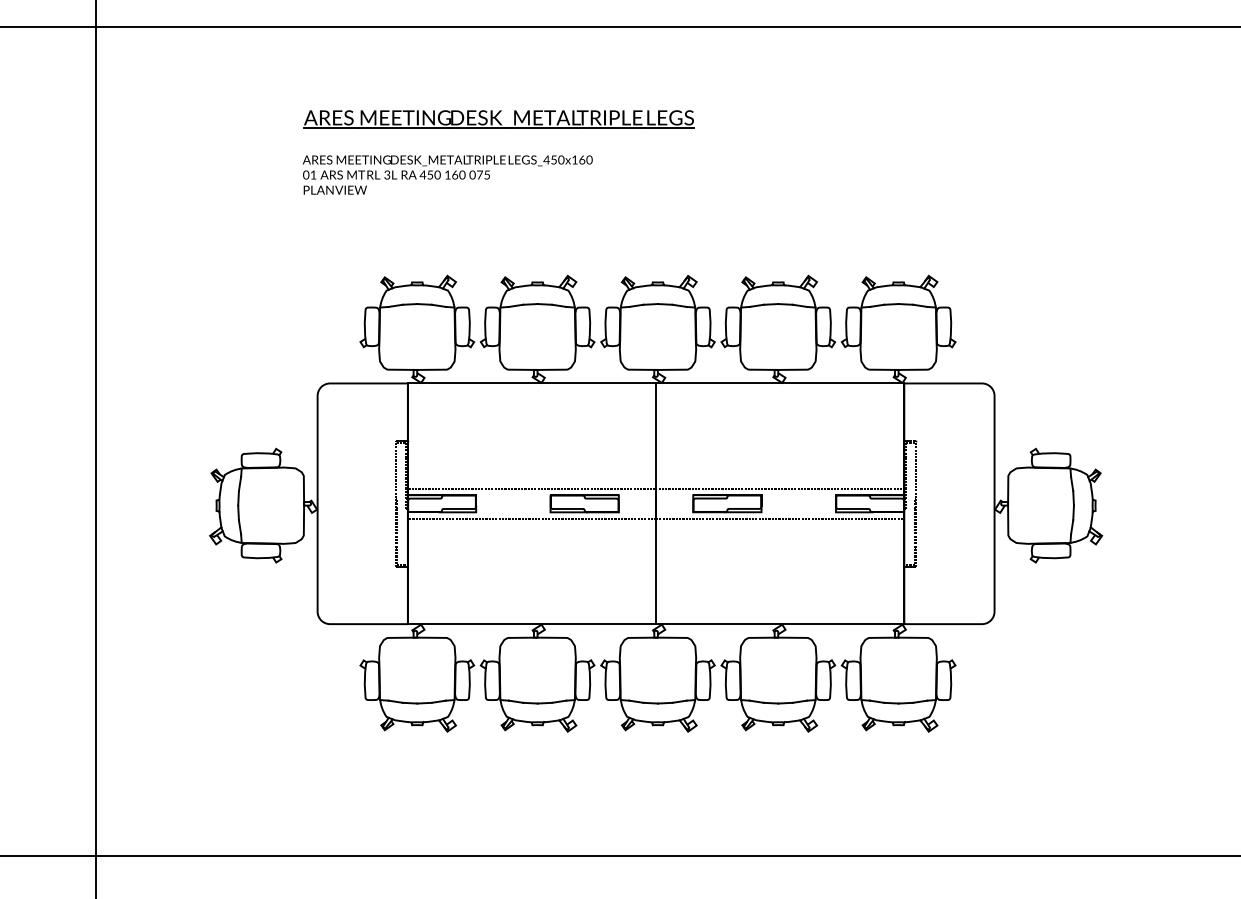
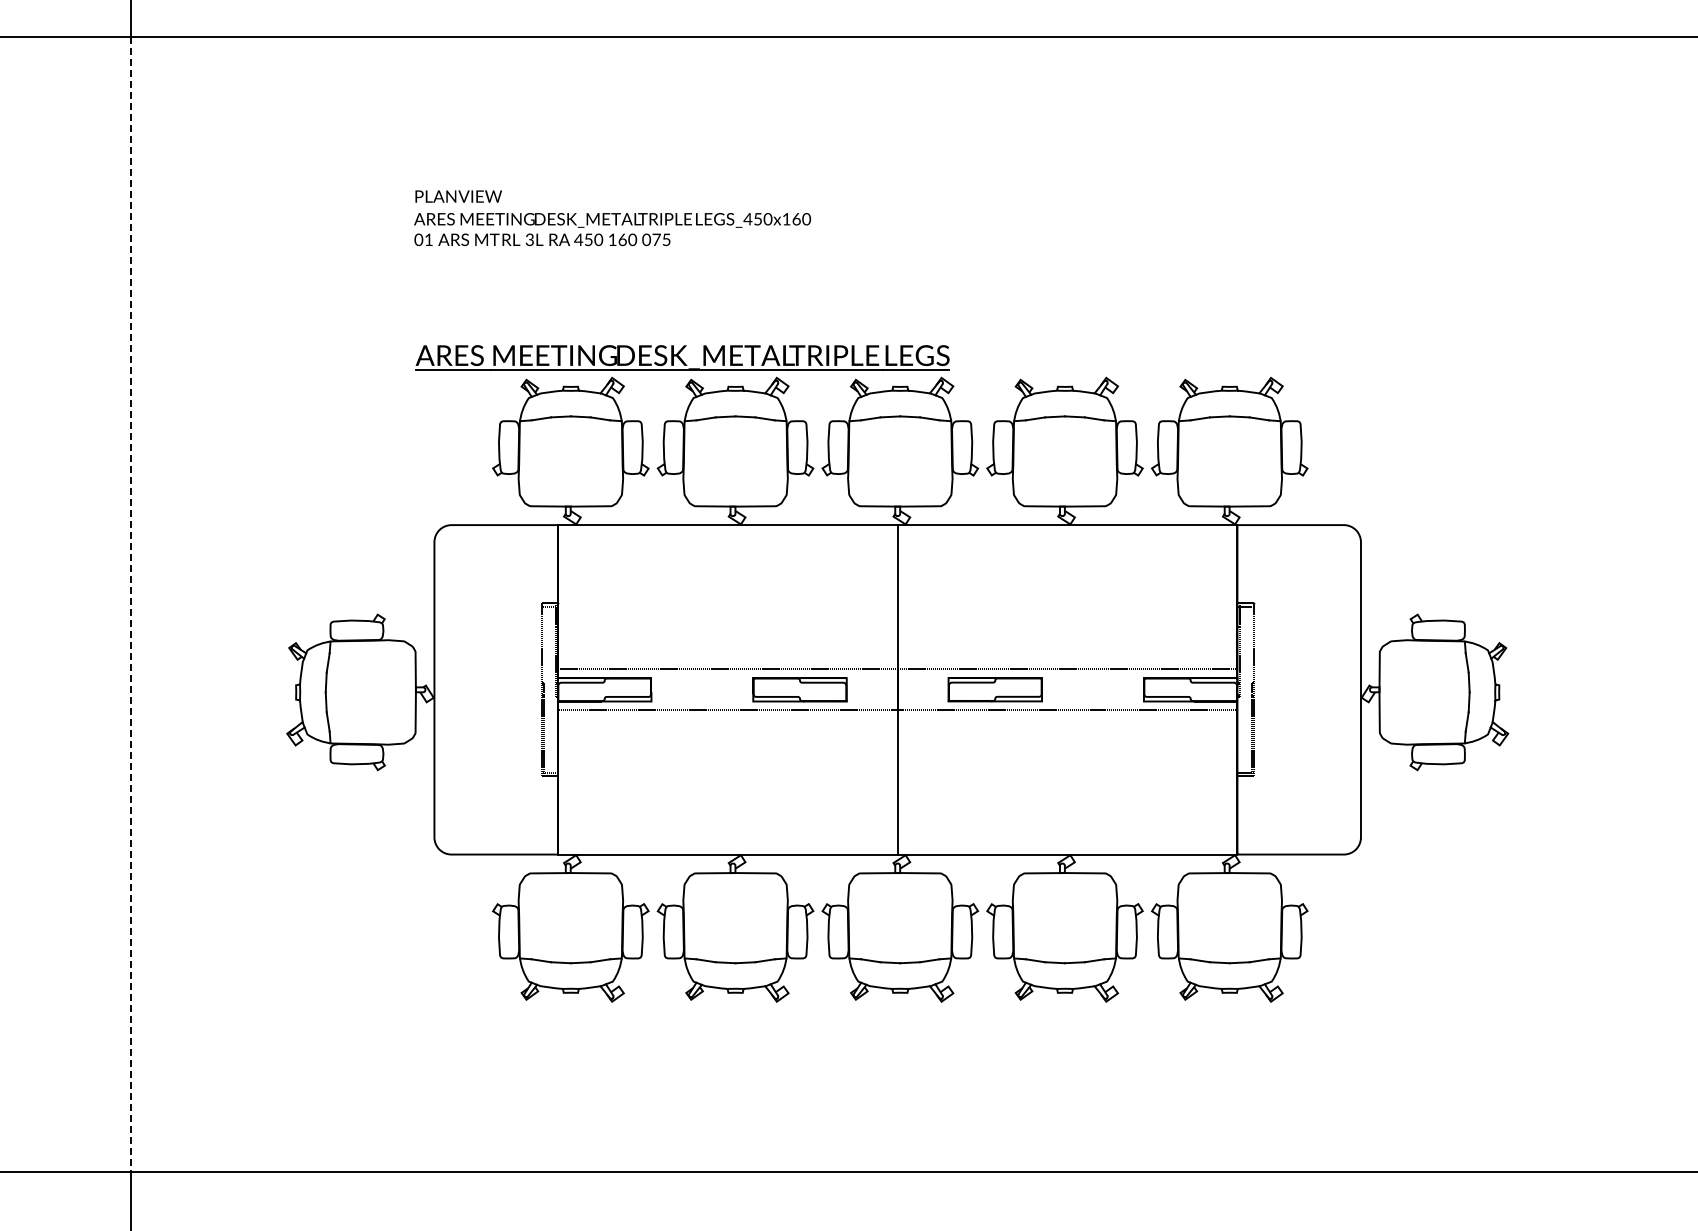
part: (498, 119) -> (682, 357), moved
text: (335, 190) -> (458, 196), moved
line: (96, 441) -> (131, 604), solid -> dashed

